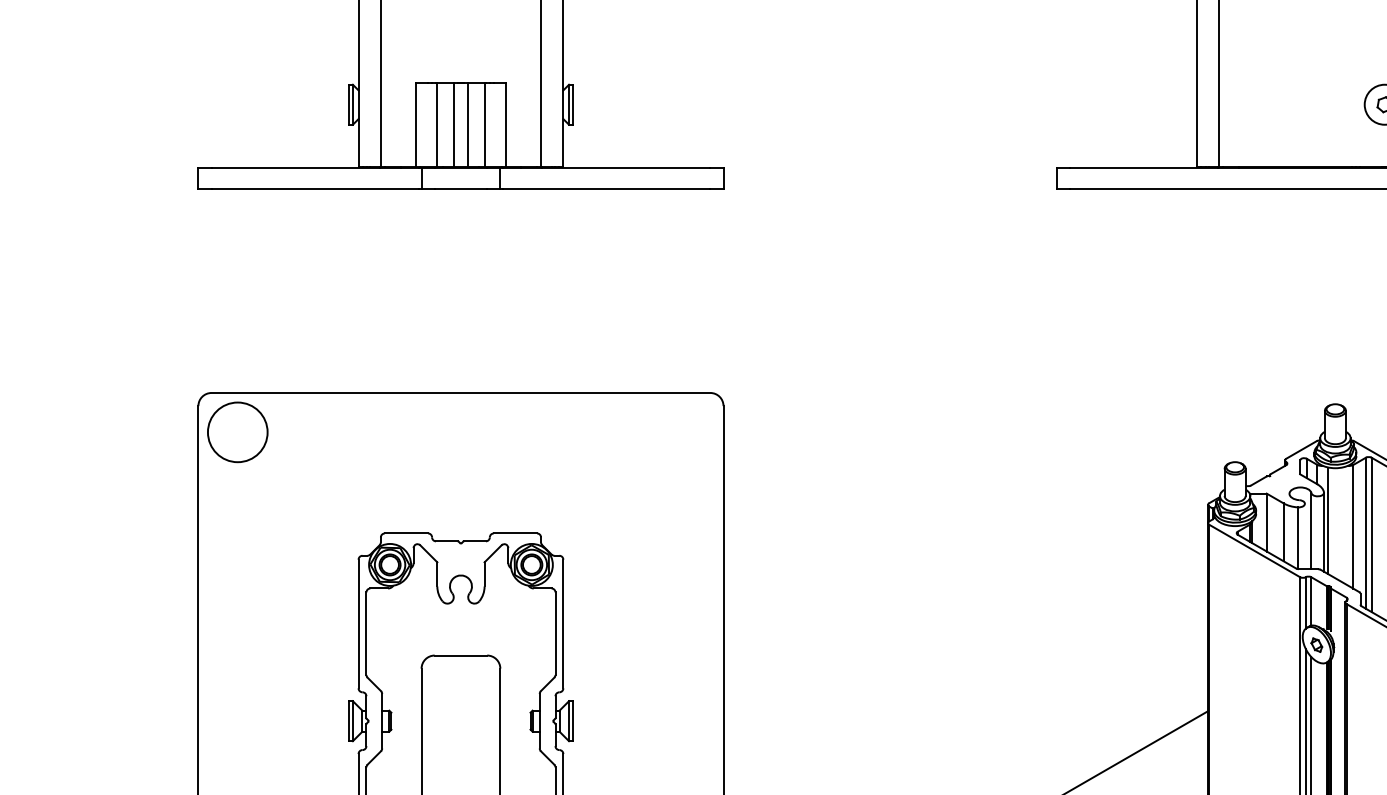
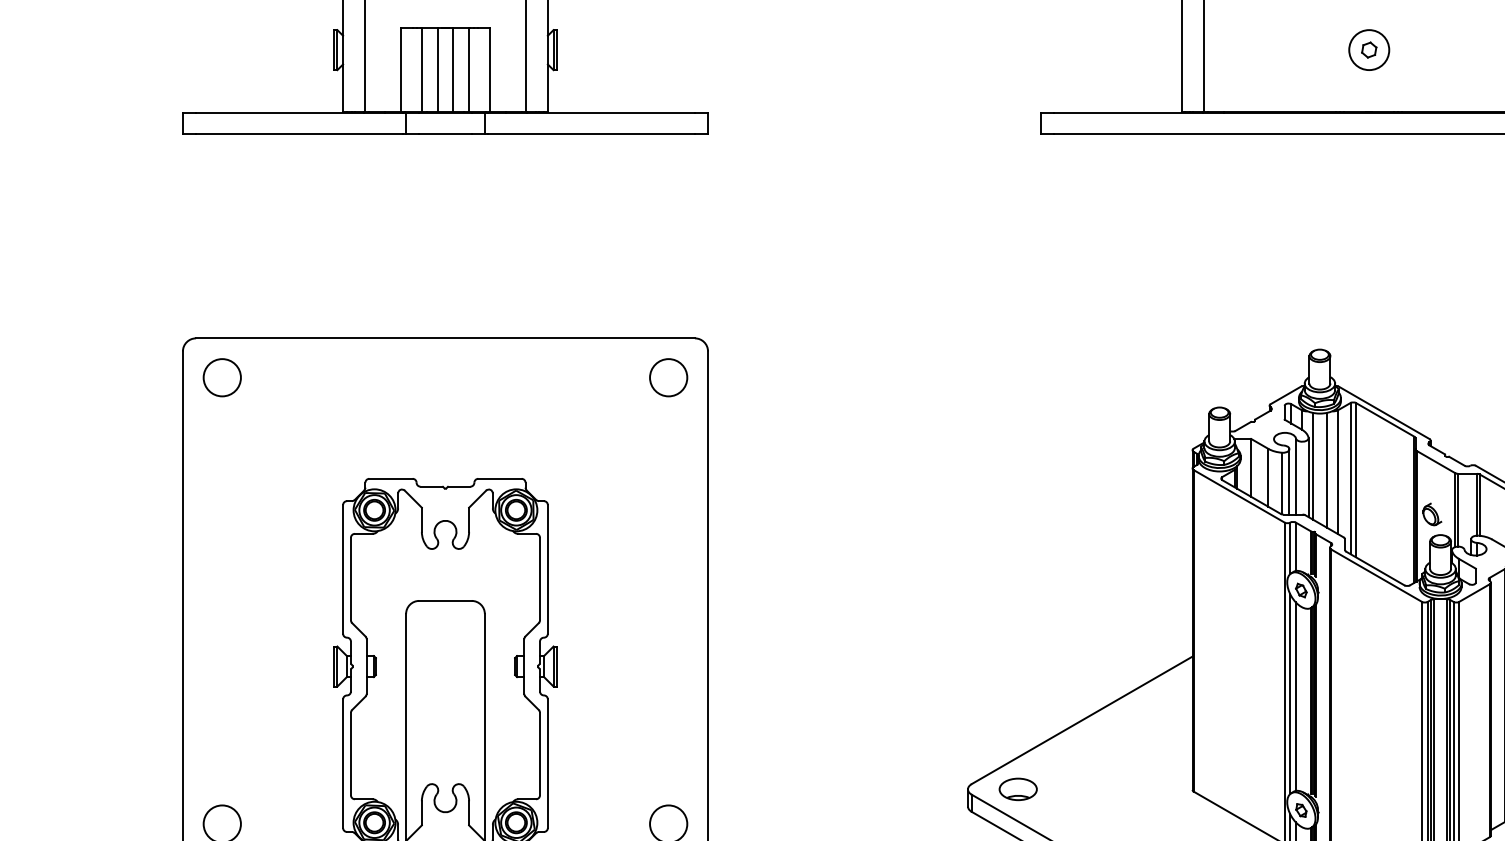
circle: (236, 432) -> (221, 377), size x0.62
circle: (683, 432) -> (668, 377), added
line: (1342, 524) -> (1327, 469), added
line: (1304, 536) -> (1289, 481), added

